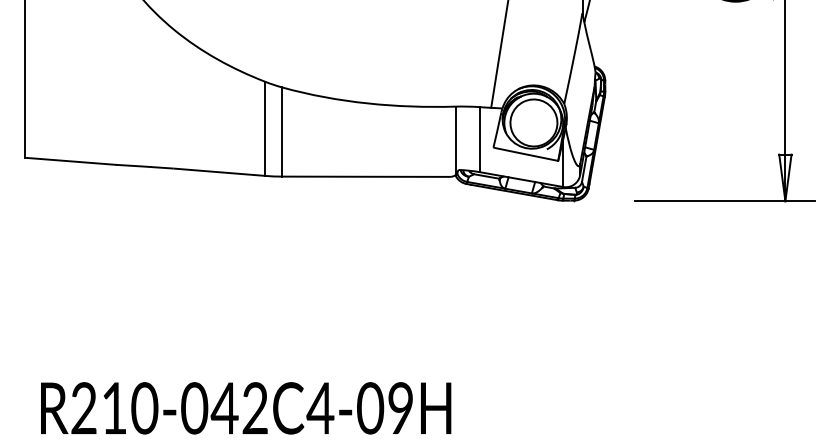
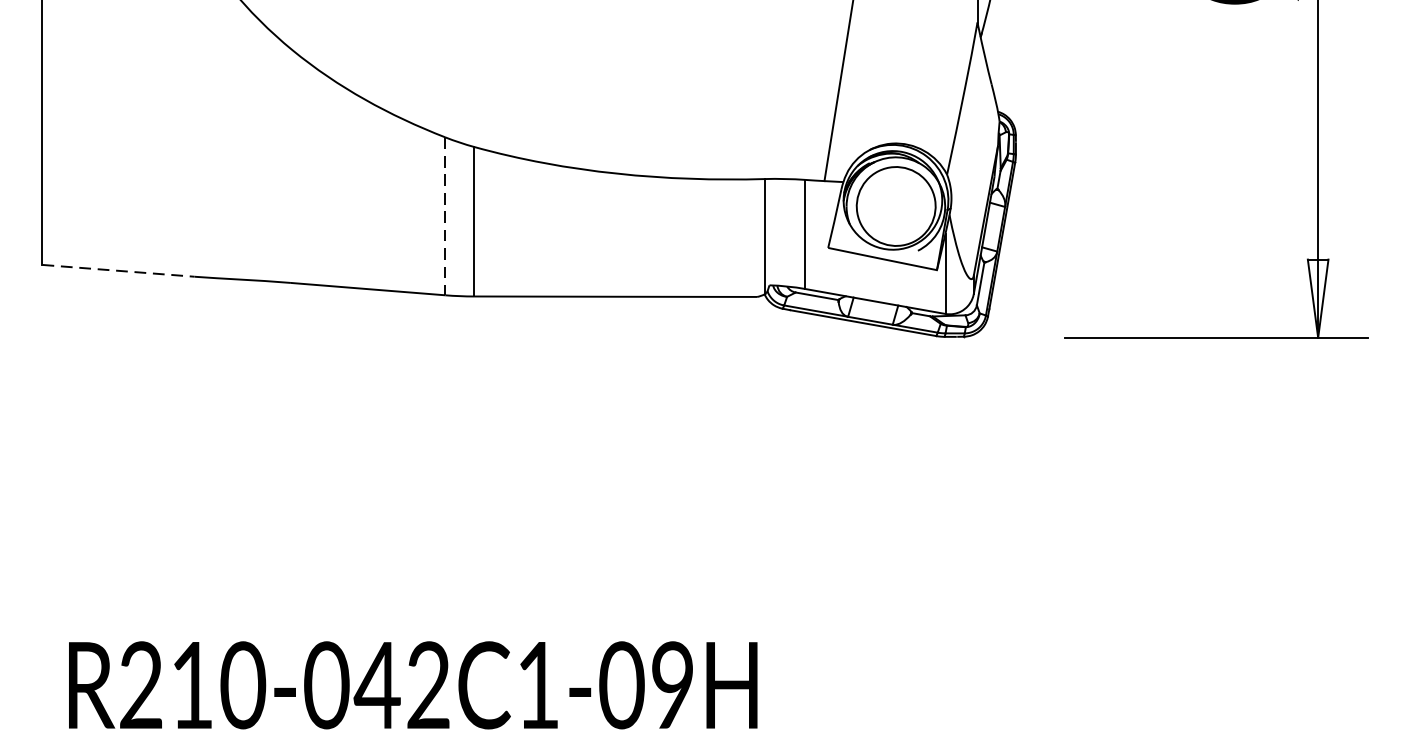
line: (265, 129) -> (445, 217), solid -> dashed
line: (70, 161) -> (118, 271), solid -> dashed
text: (320, 407) -> (538, 683), R210-042C4-09H -> R210-042C1-09H

